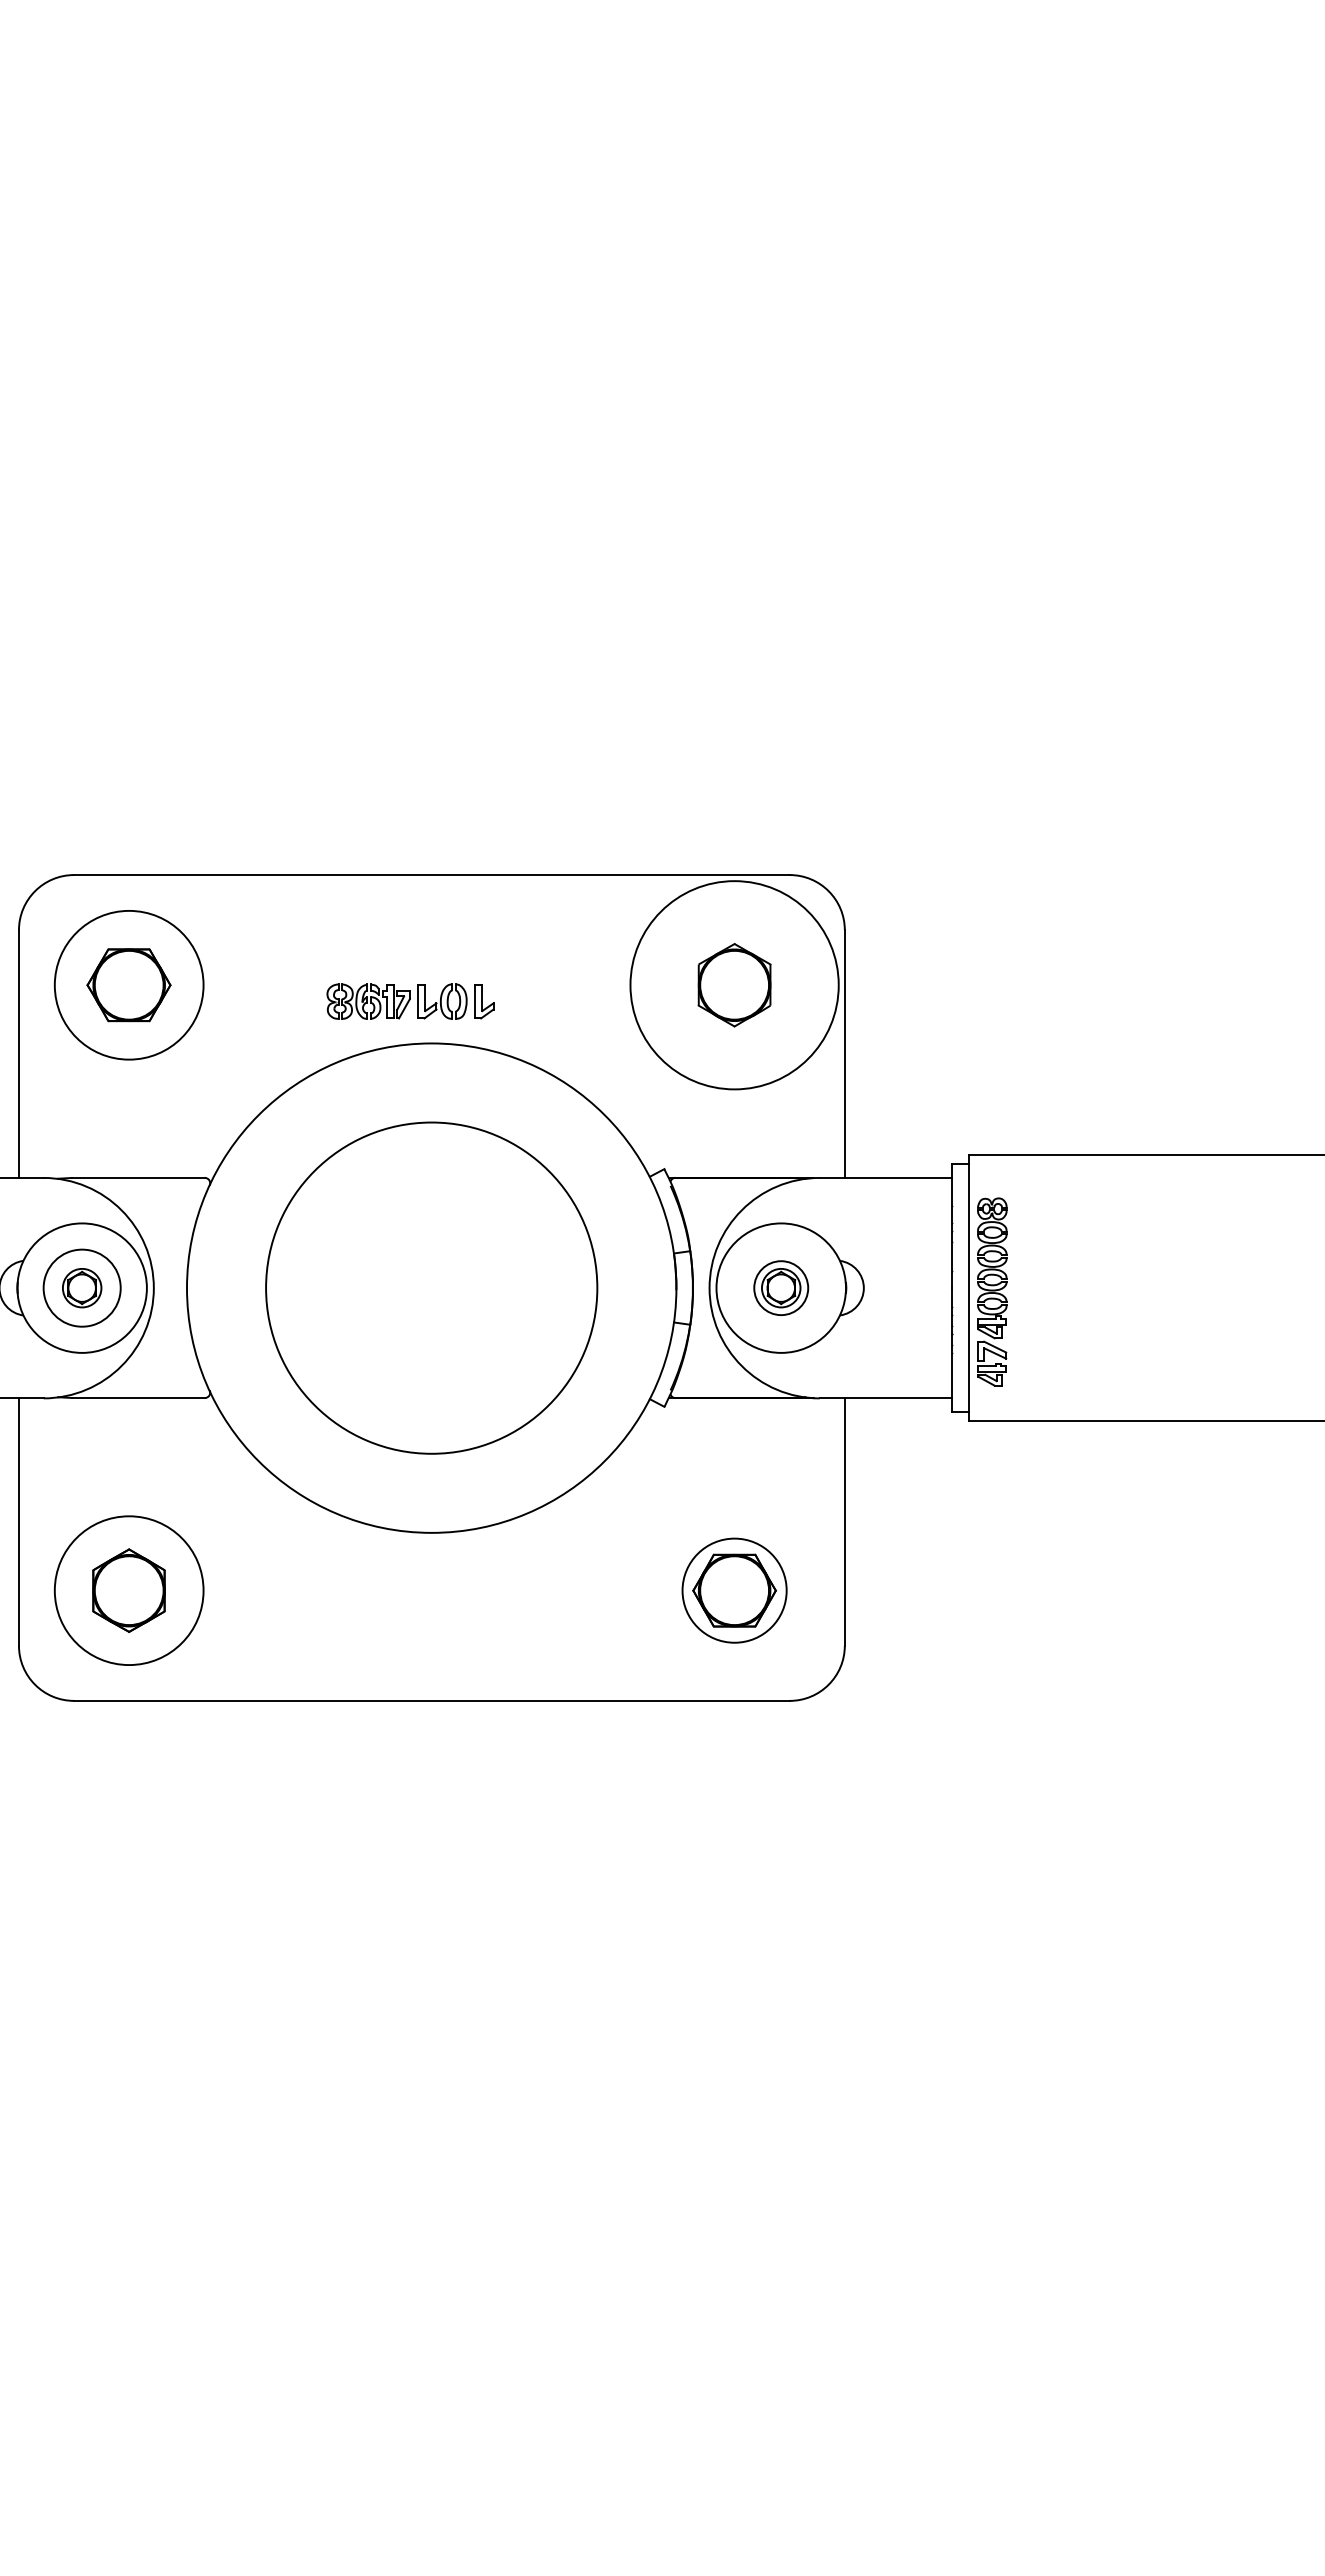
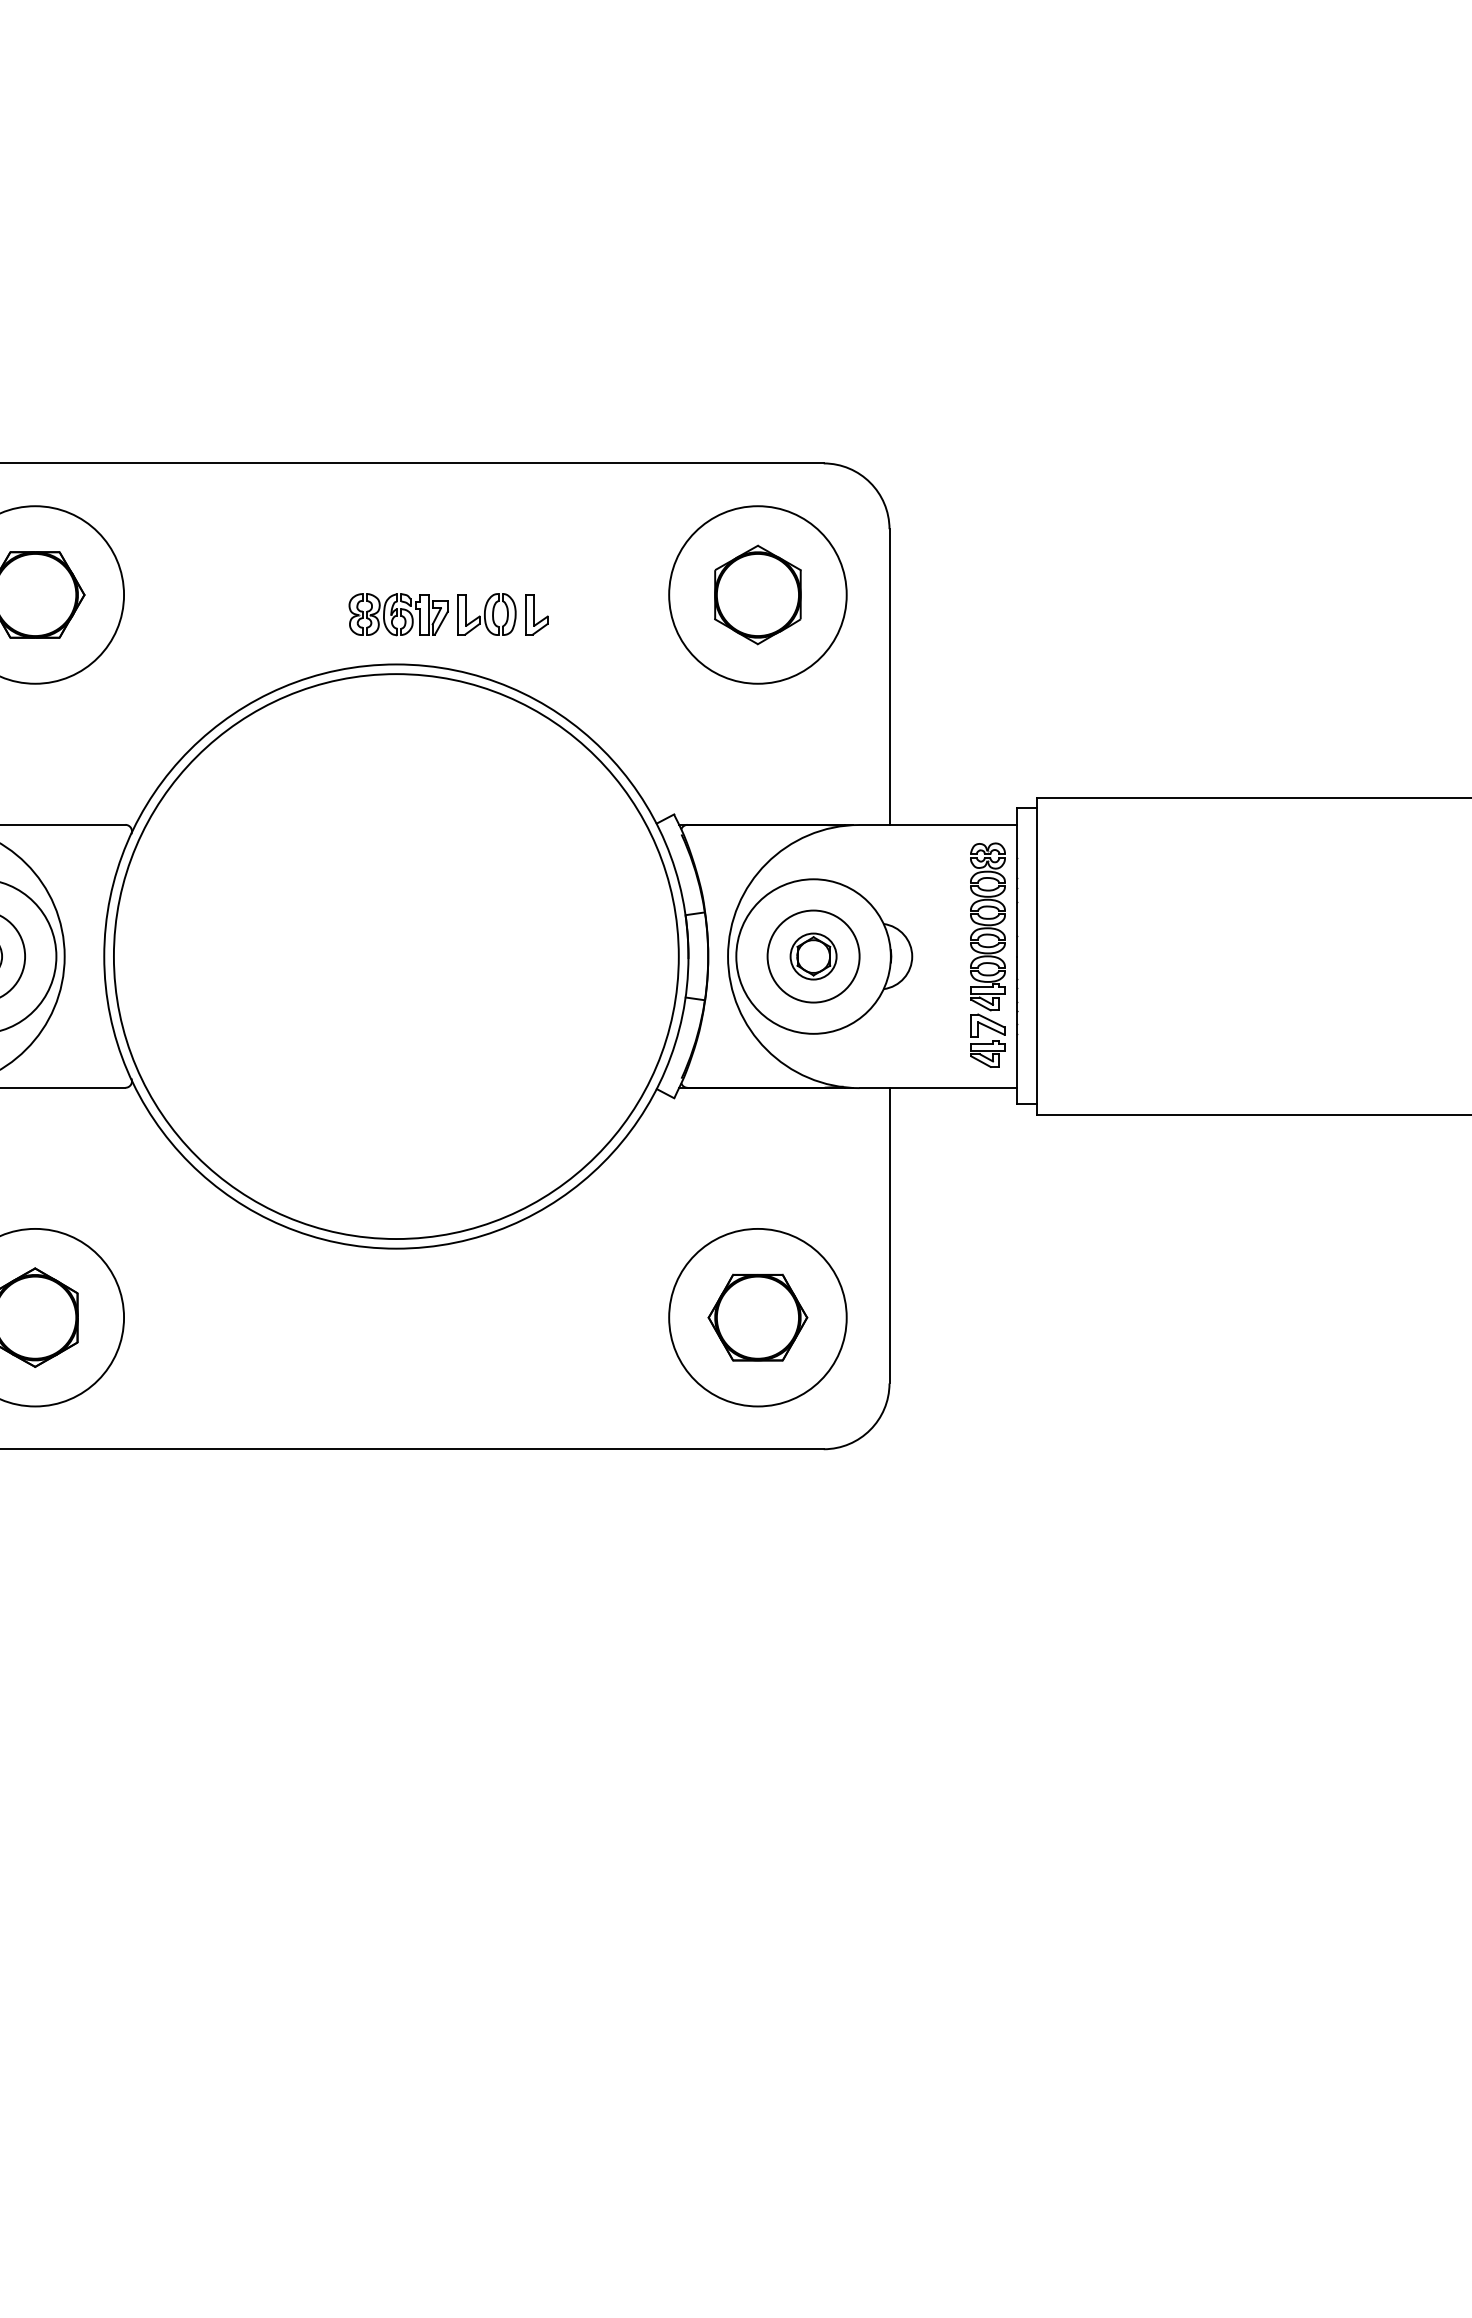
circle: (734, 984) -> (757, 594), size x0.71
part: (410, 1001) -> (448, 614), moved
circle: (431, 1287) -> (396, 955), size x1.43
circle: (780, 1287) -> (812, 955), size x1.43
part: (992, 1291) -> (988, 954), moved
circle: (734, 1590) -> (757, 1317), size x1.43

